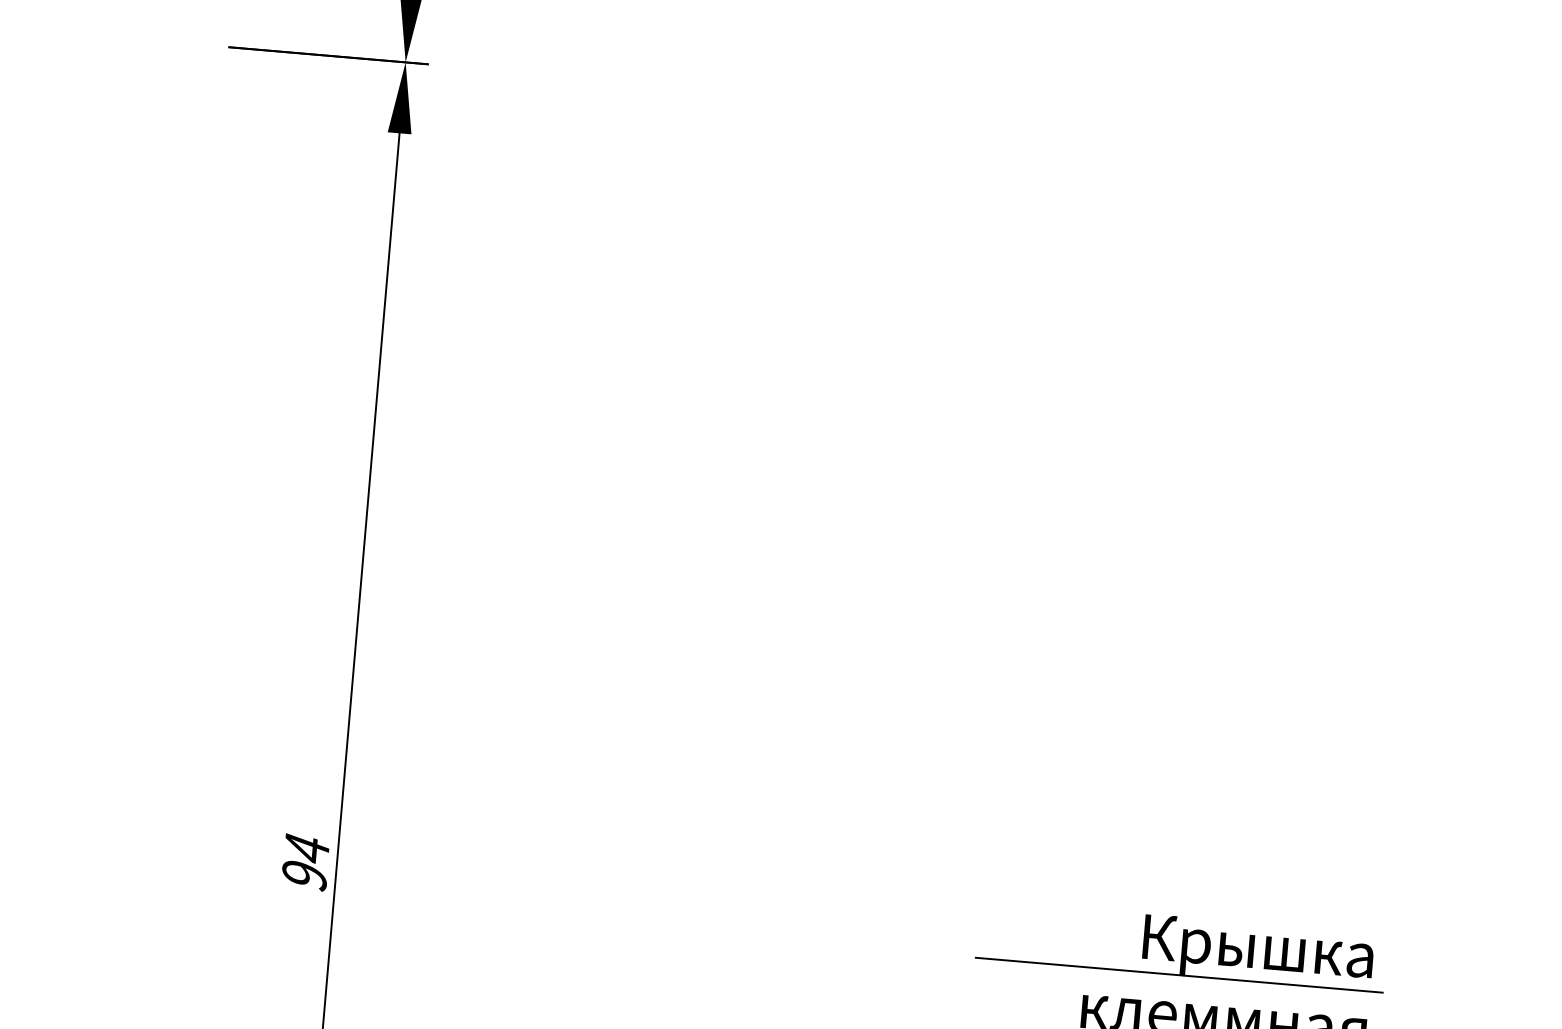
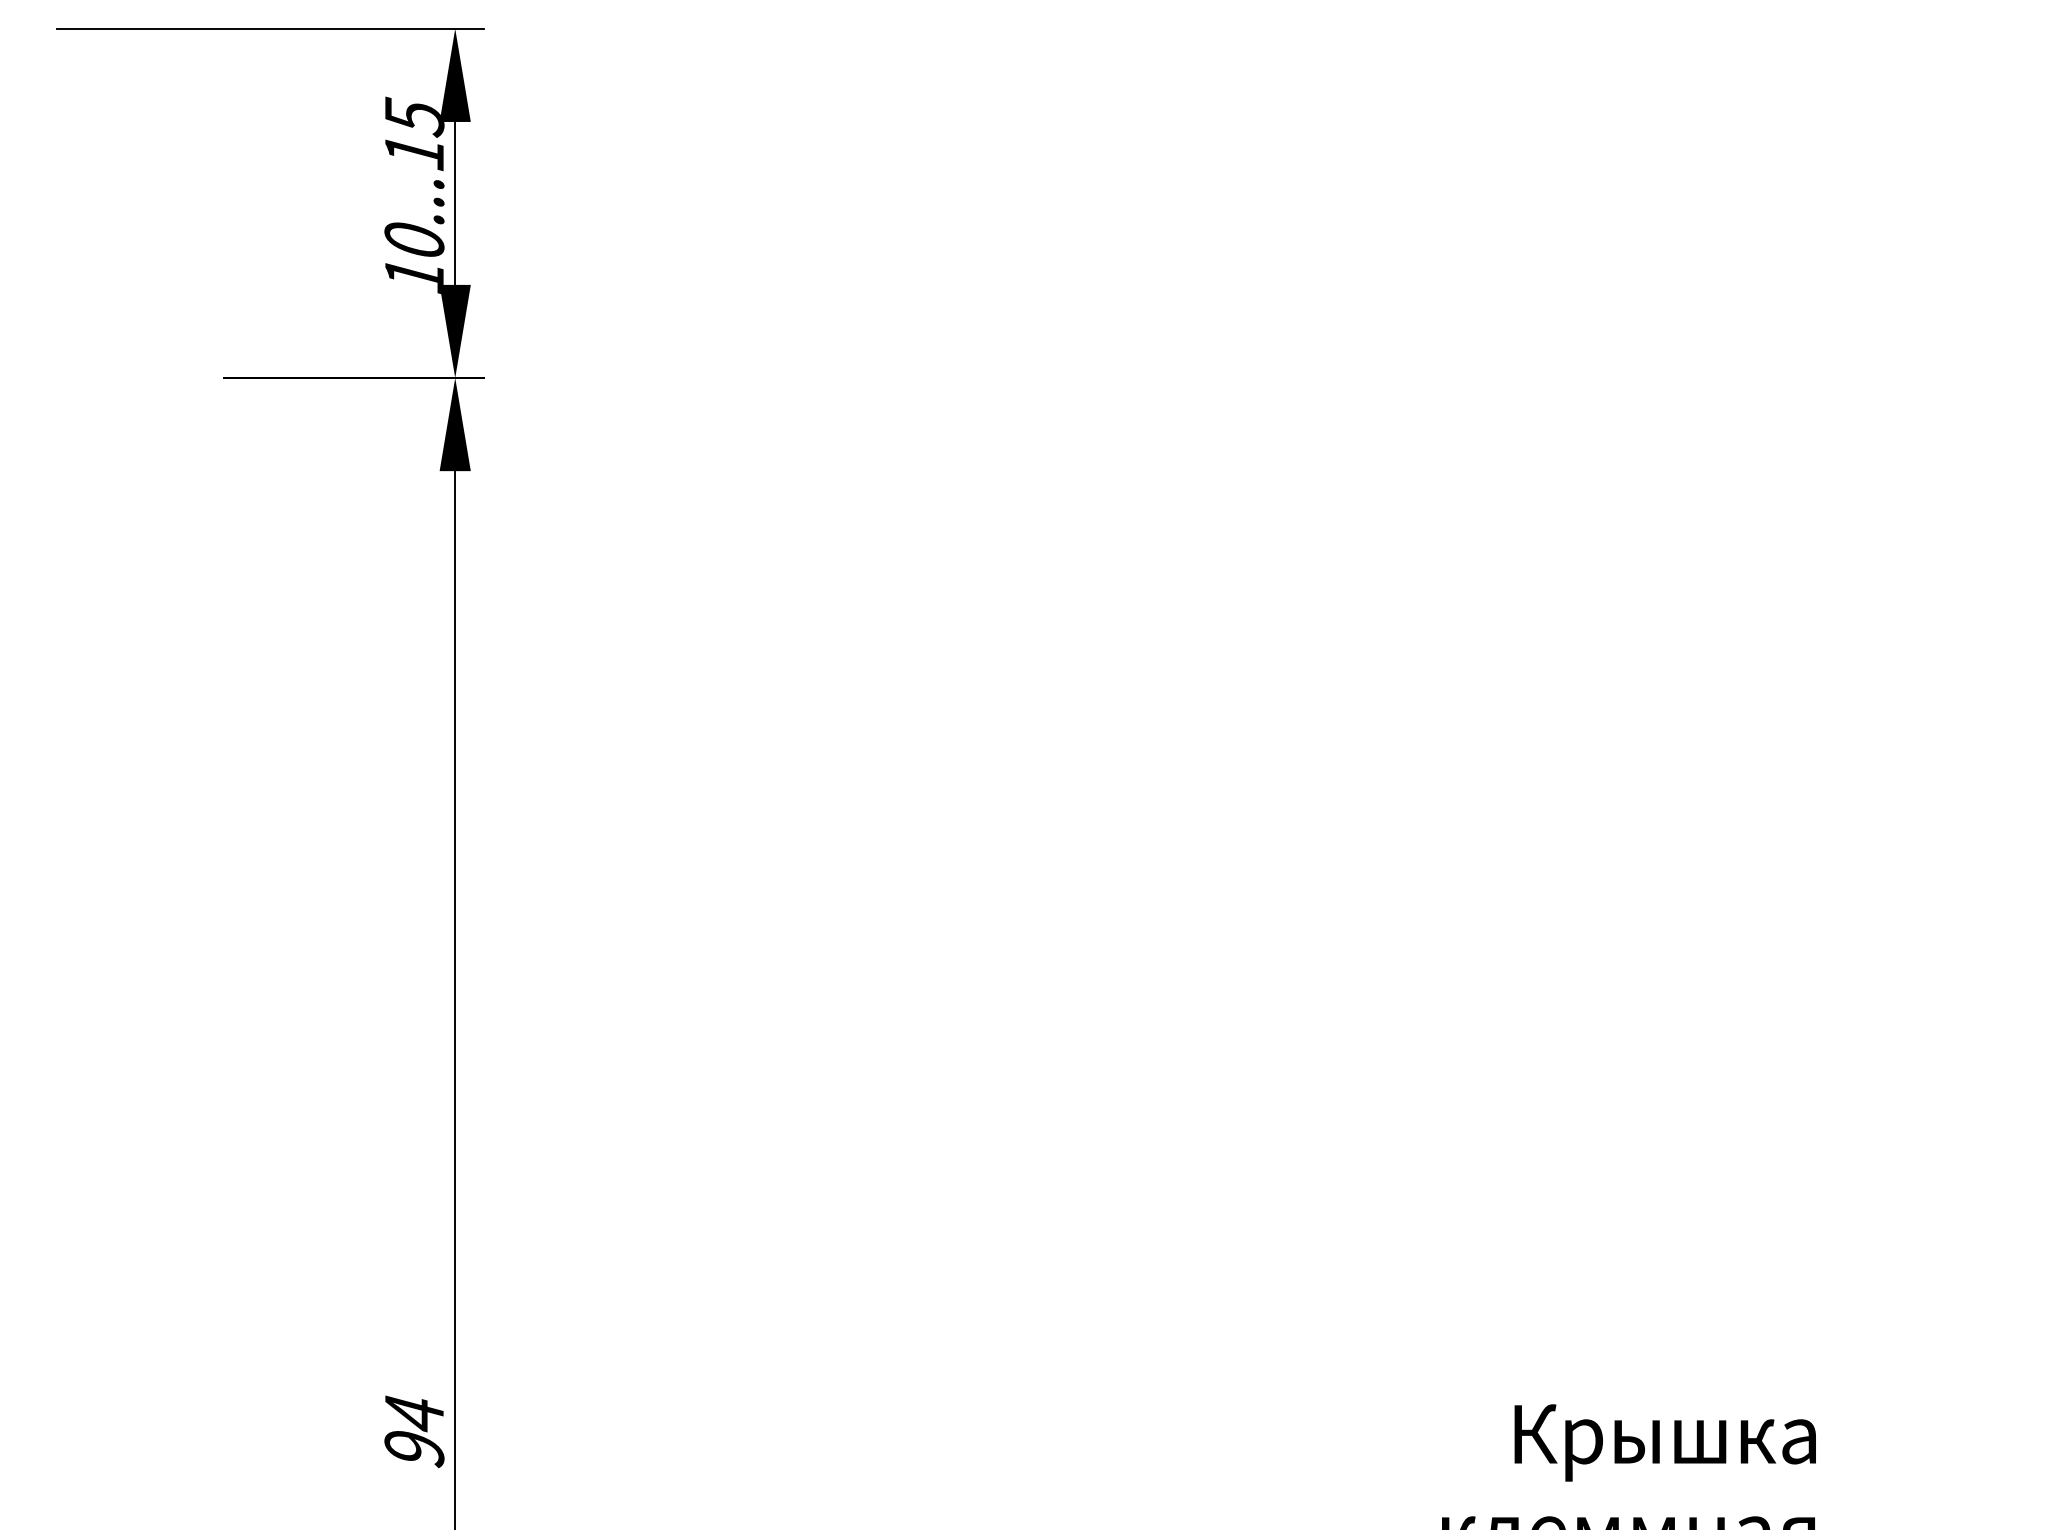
line: (1179, 974) -> (1565, 1480), removed

